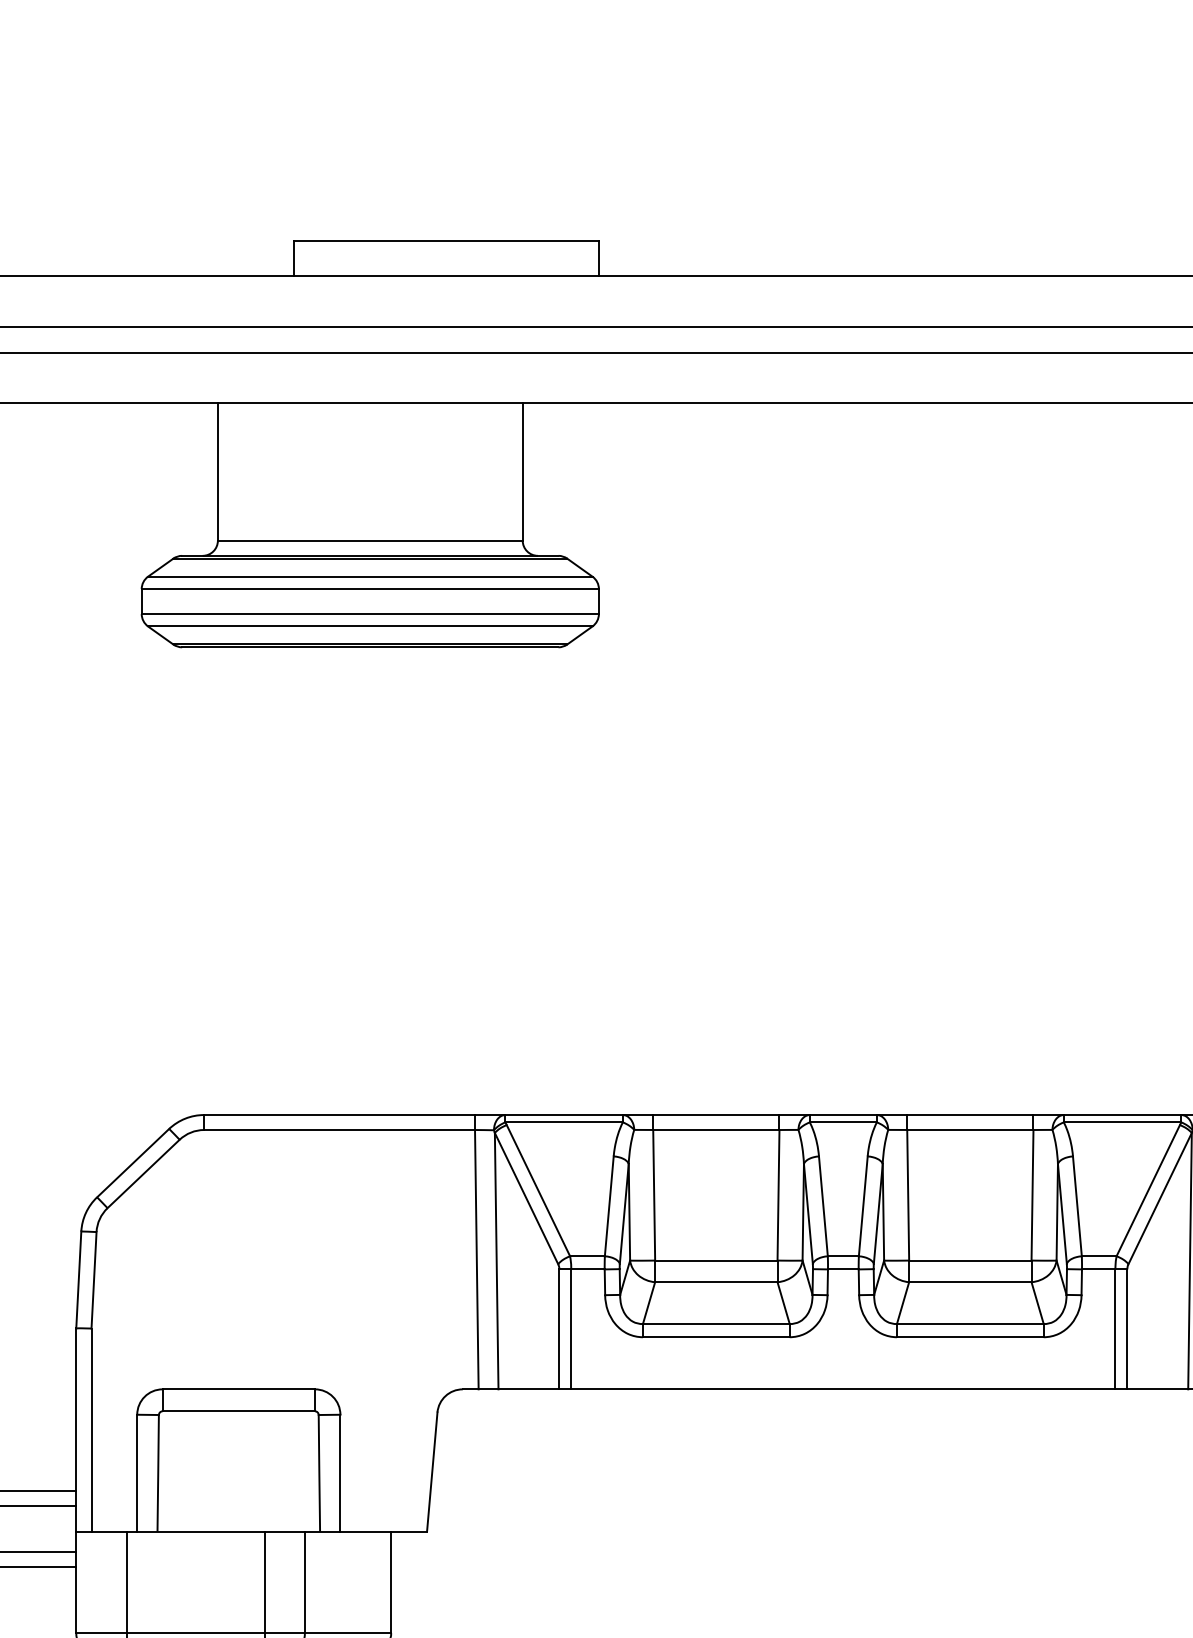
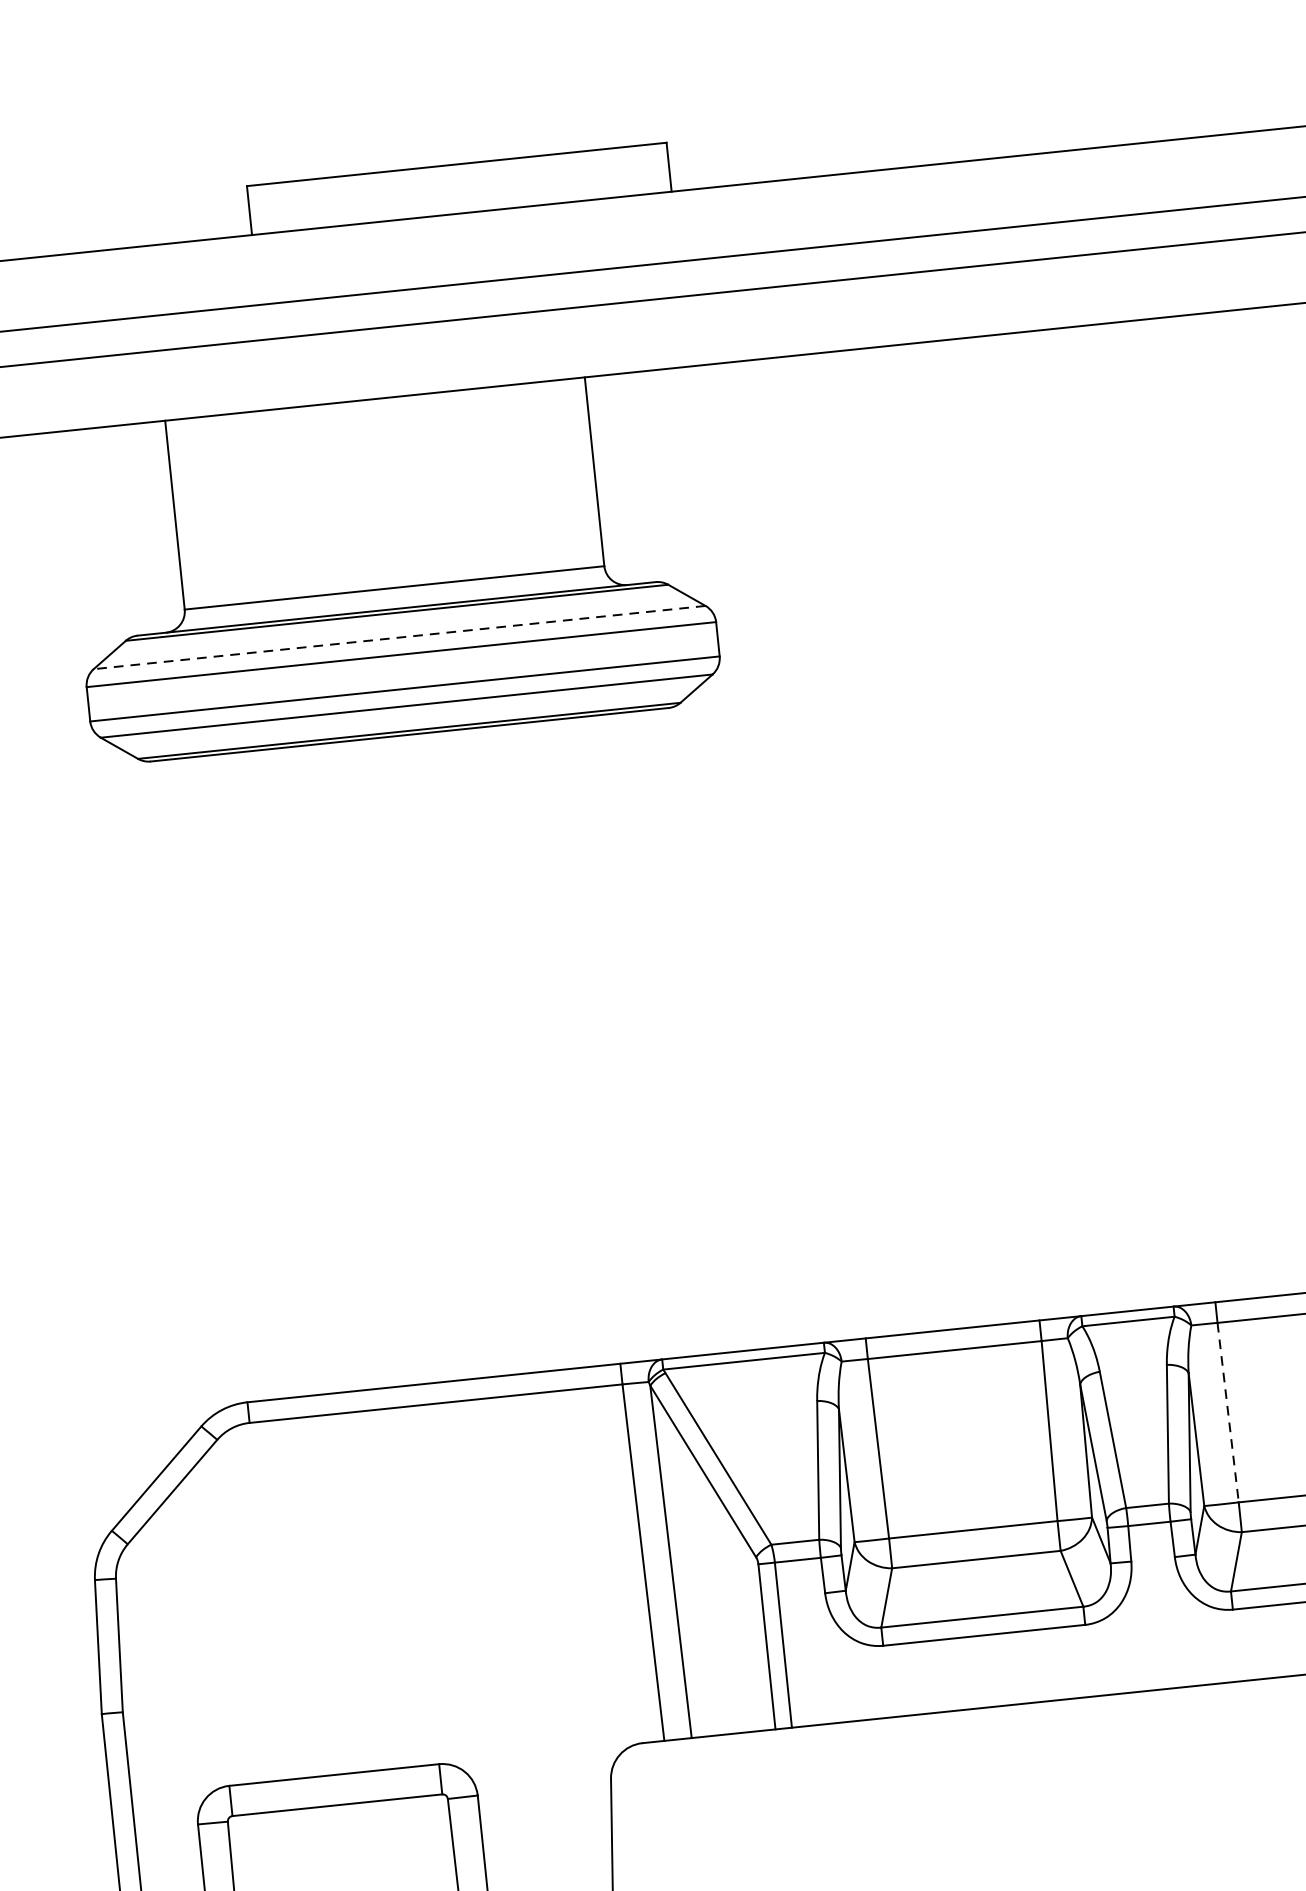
line: (369, 576) -> (398, 637), solid -> dashed
line: (908, 1195) -> (1228, 1412), solid -> dashed

